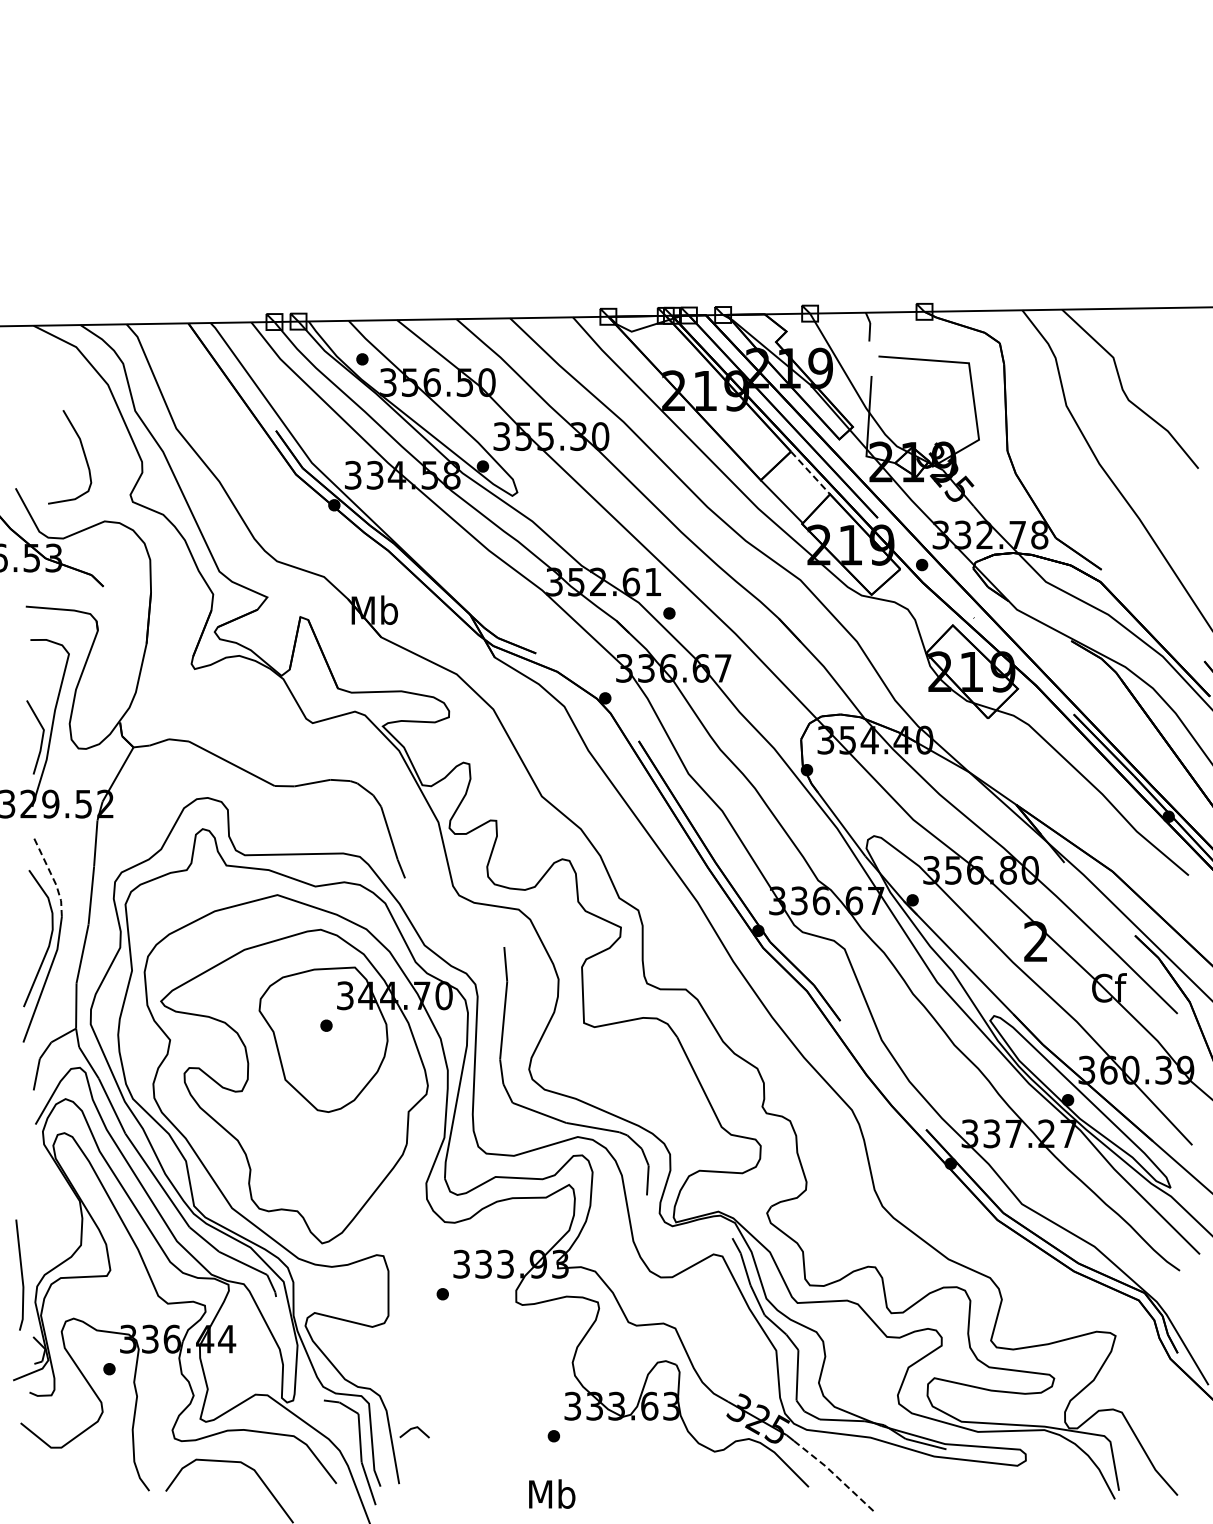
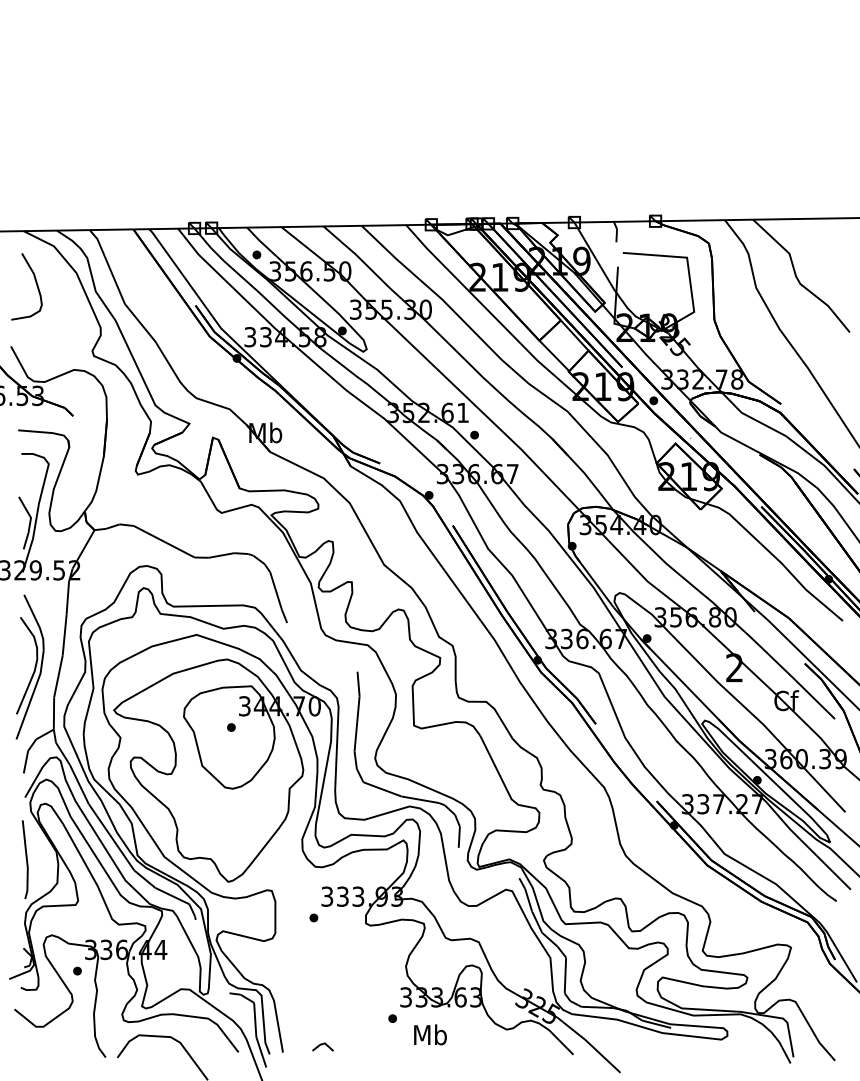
curve: (83, 454) -> (36, 284), moved
line: (810, 473) -> (574, 335), dashed -> solid
line: (53, 878) -> (37, 623), dashed -> solid
line: (21, 1274) -> (26, 859), moved
line: (413, 1429) -> (322, 1045), moved
line: (835, 1475) -> (592, 1046), dashed -> solid
text: (552, 1493) -> (430, 1034), moved

